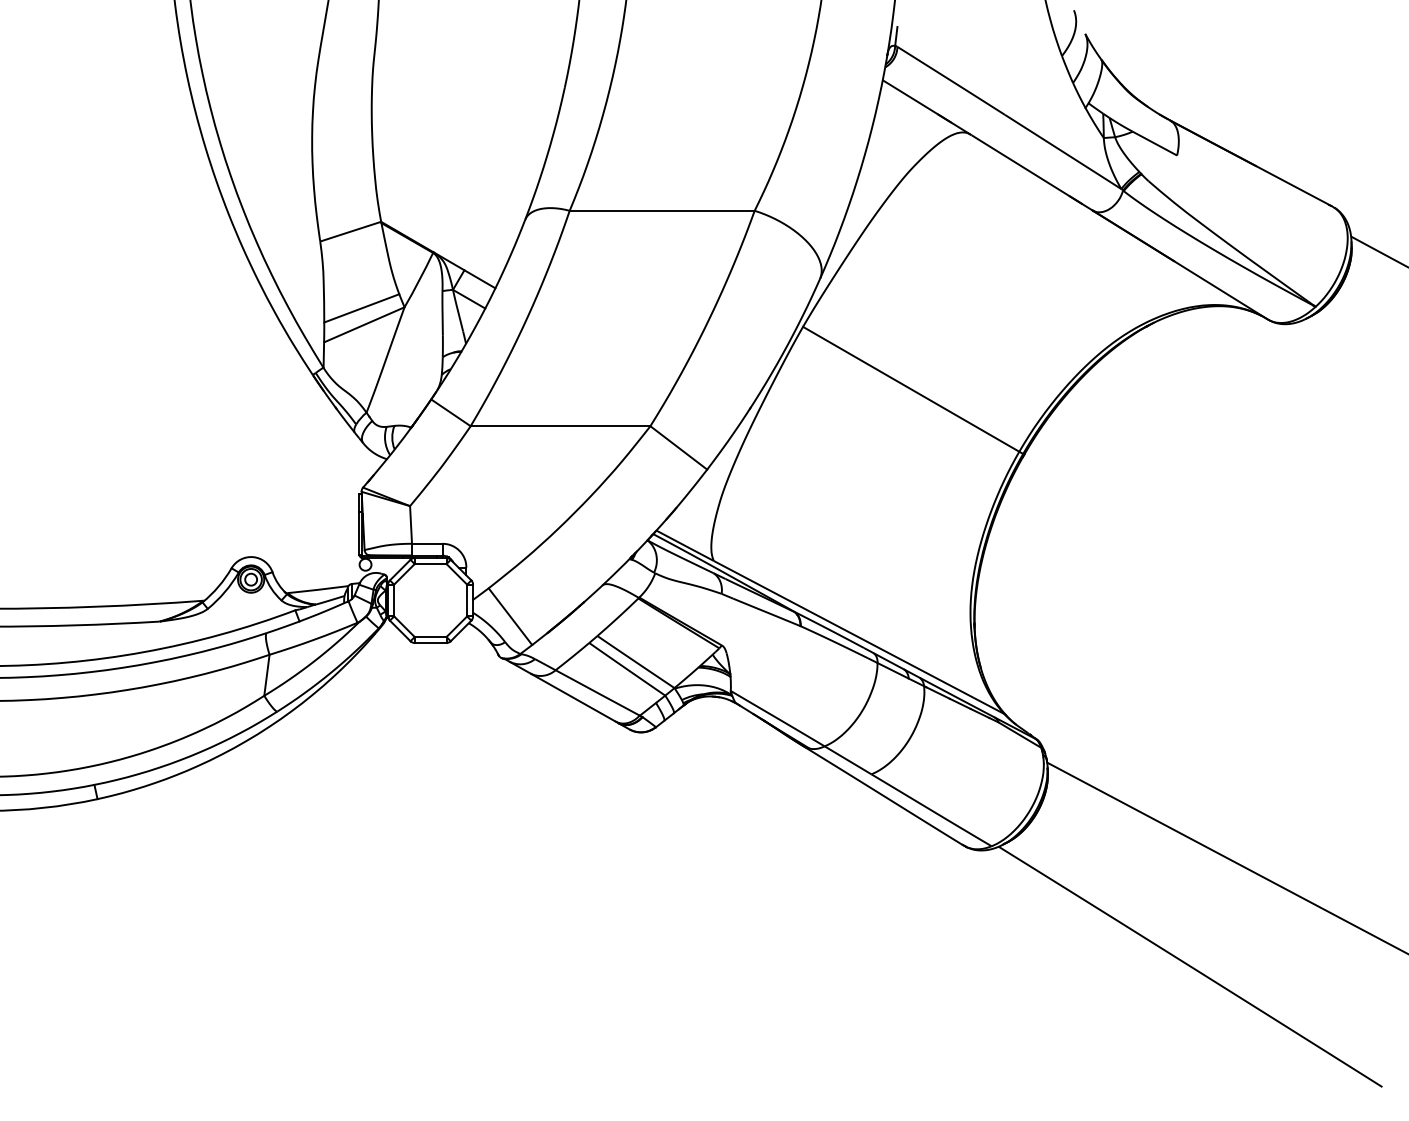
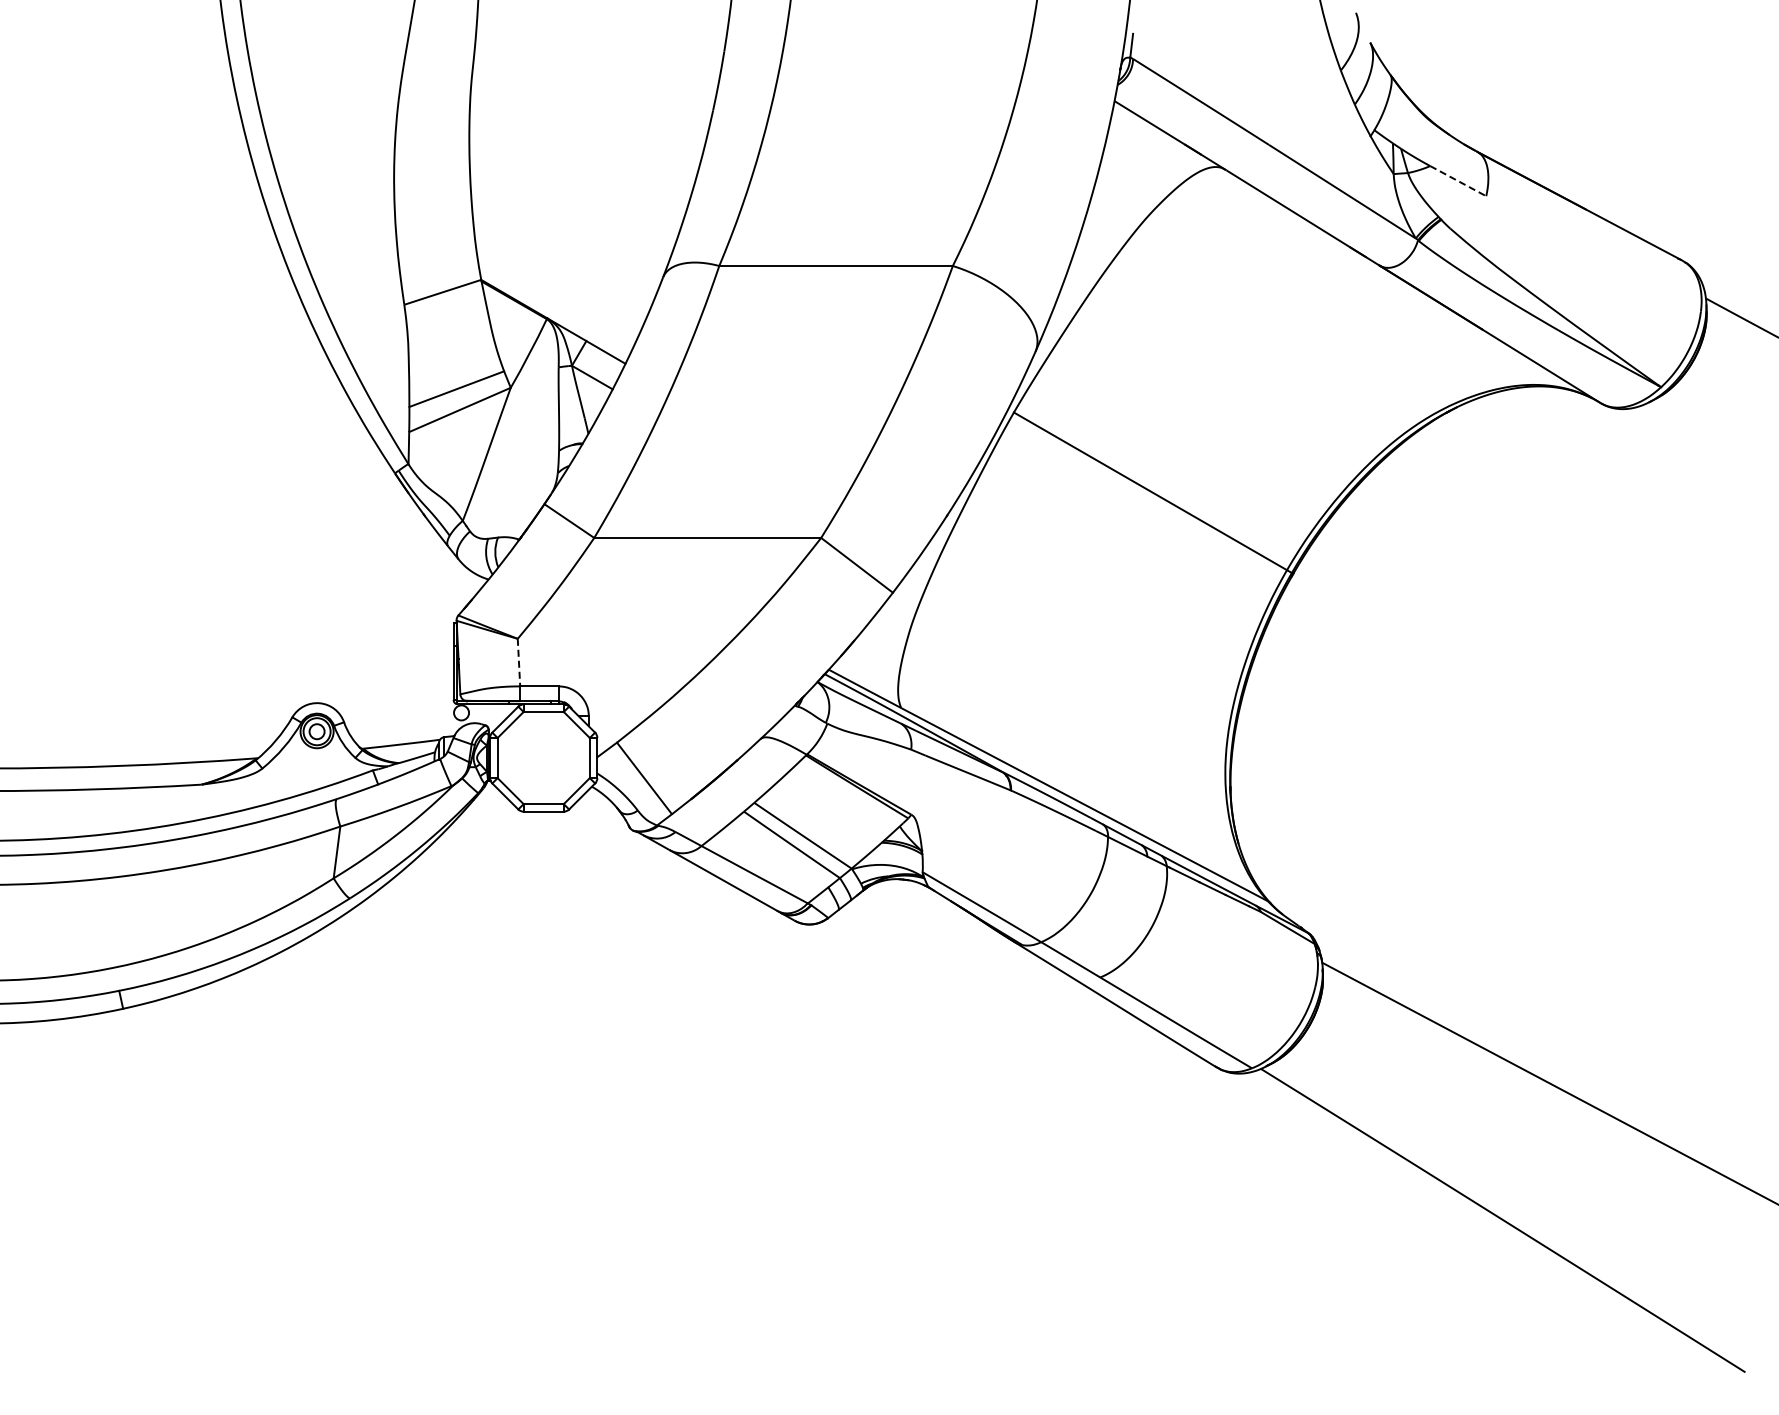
line: (1155, 143) -> (1458, 181), solid -> dashed
line: (410, 524) -> (518, 662), solid -> dashed

